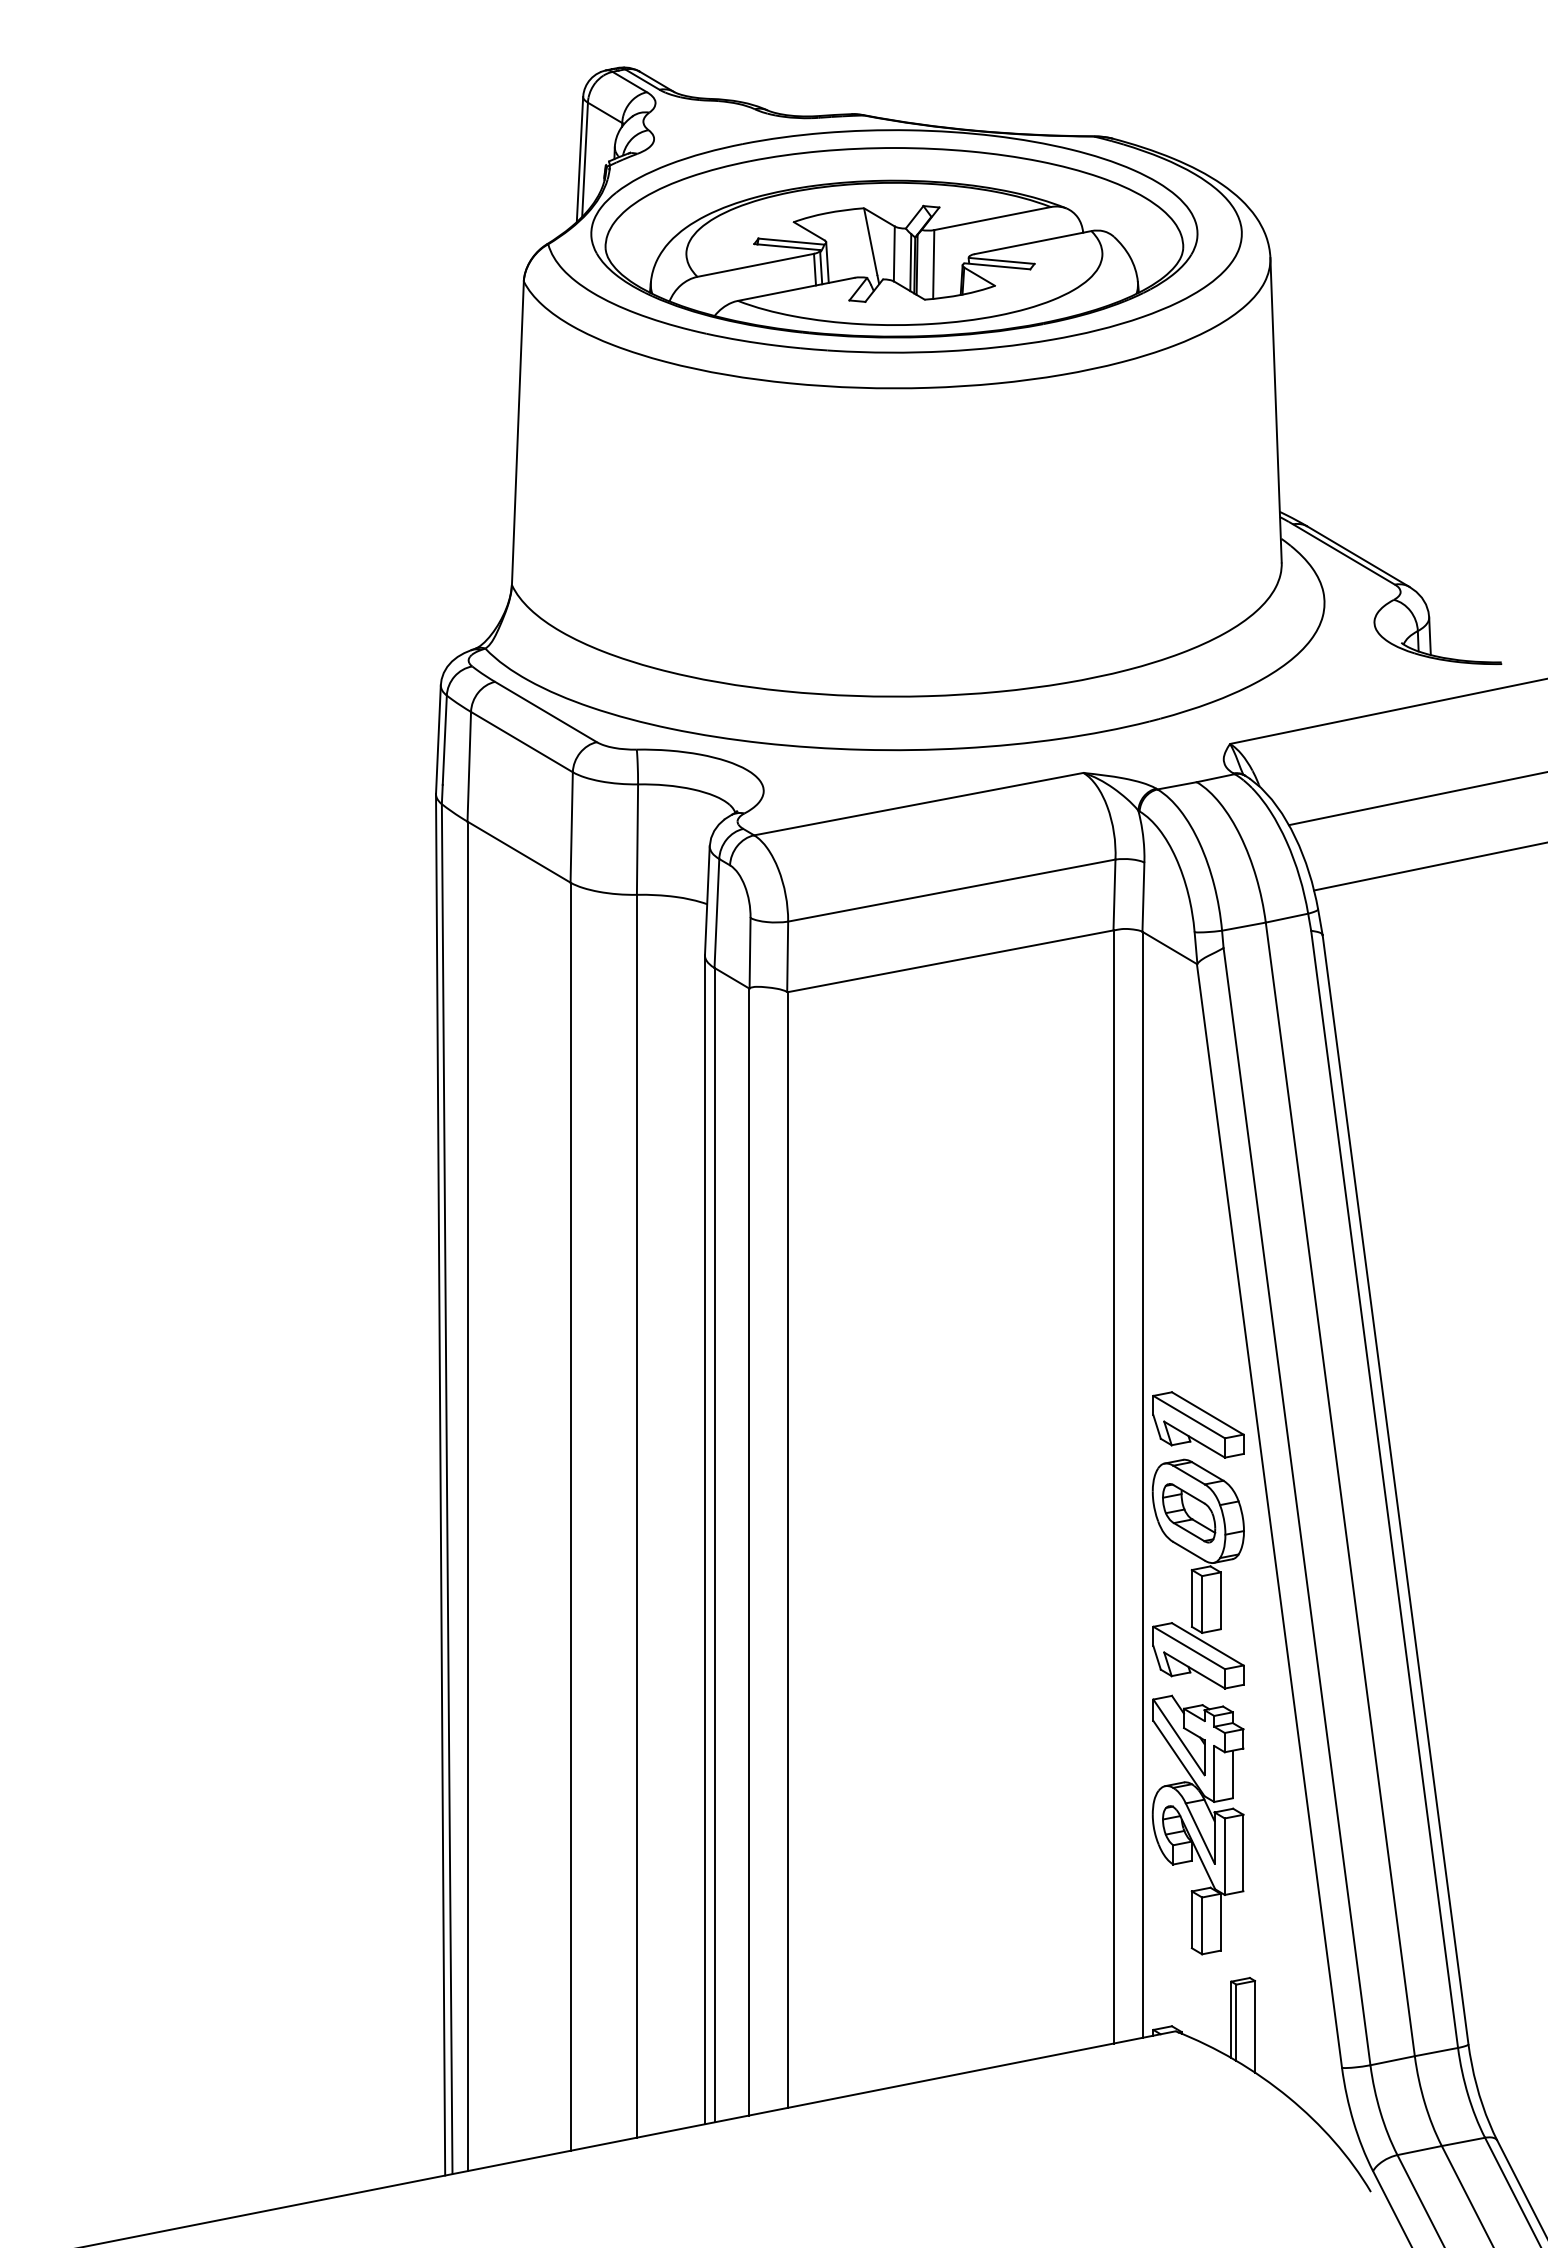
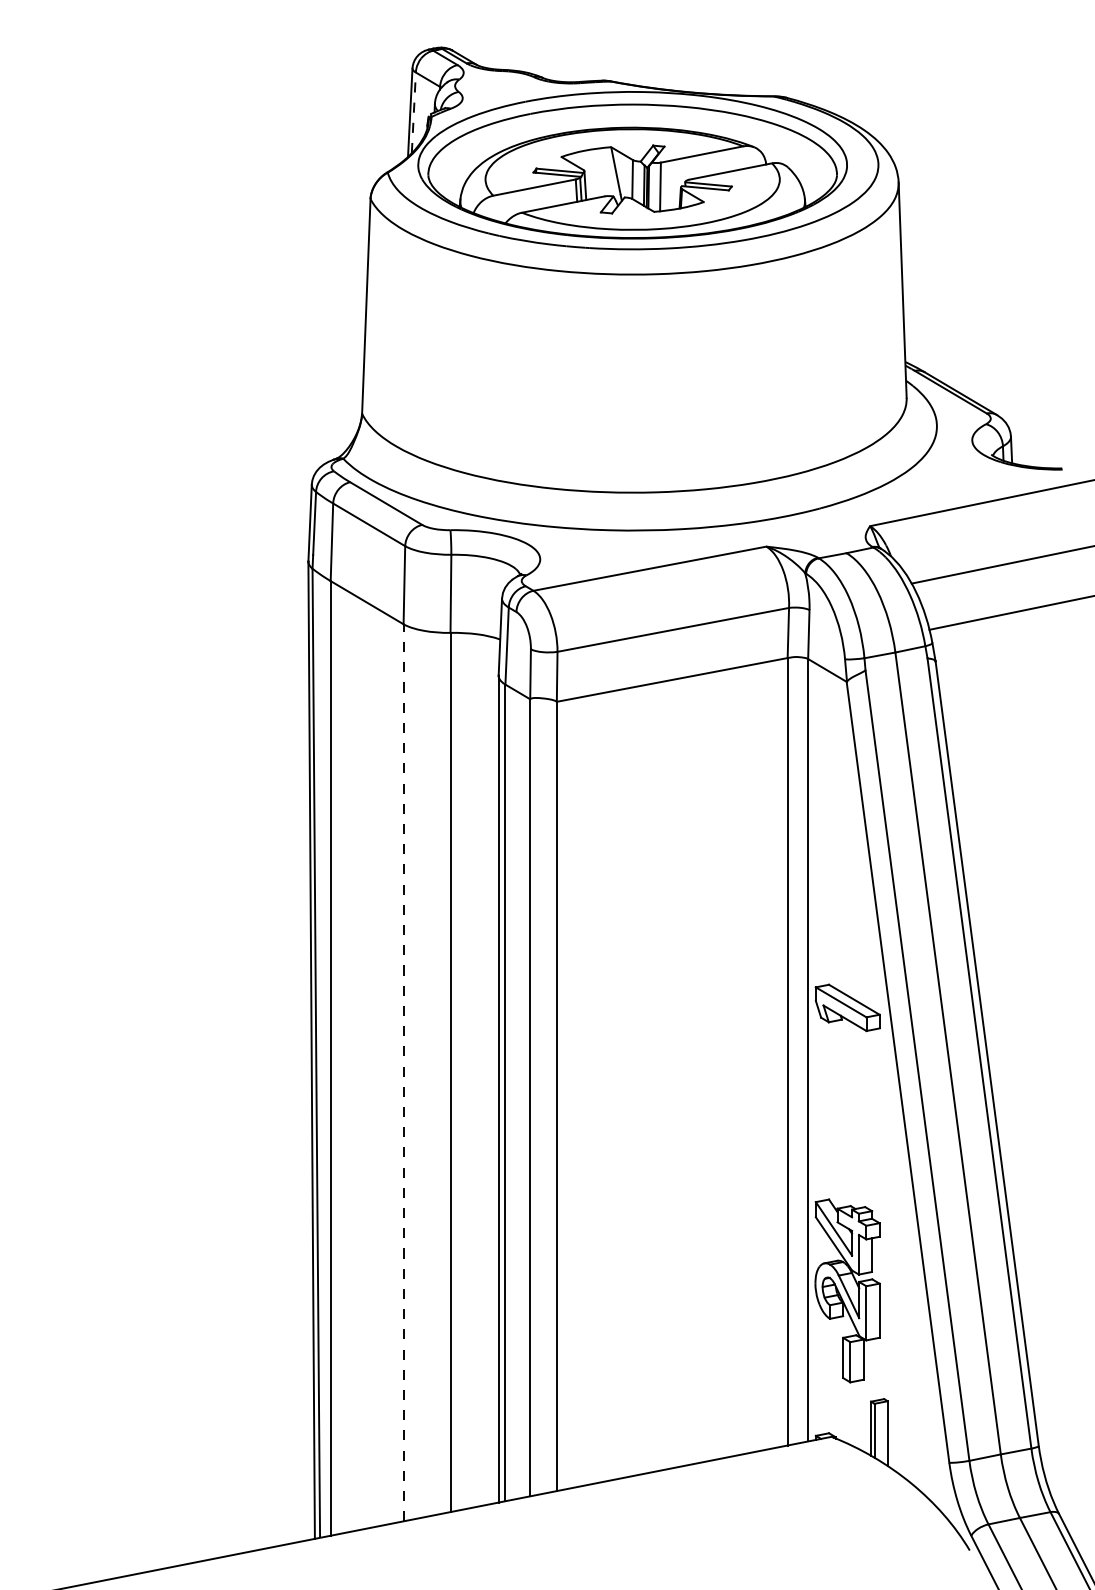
line: (585, 159) -> (414, 112), solid -> dashed
line: (570, 1516) -> (403, 1072), solid -> dashed
part: (1197, 1573) -> (847, 1112), removed

